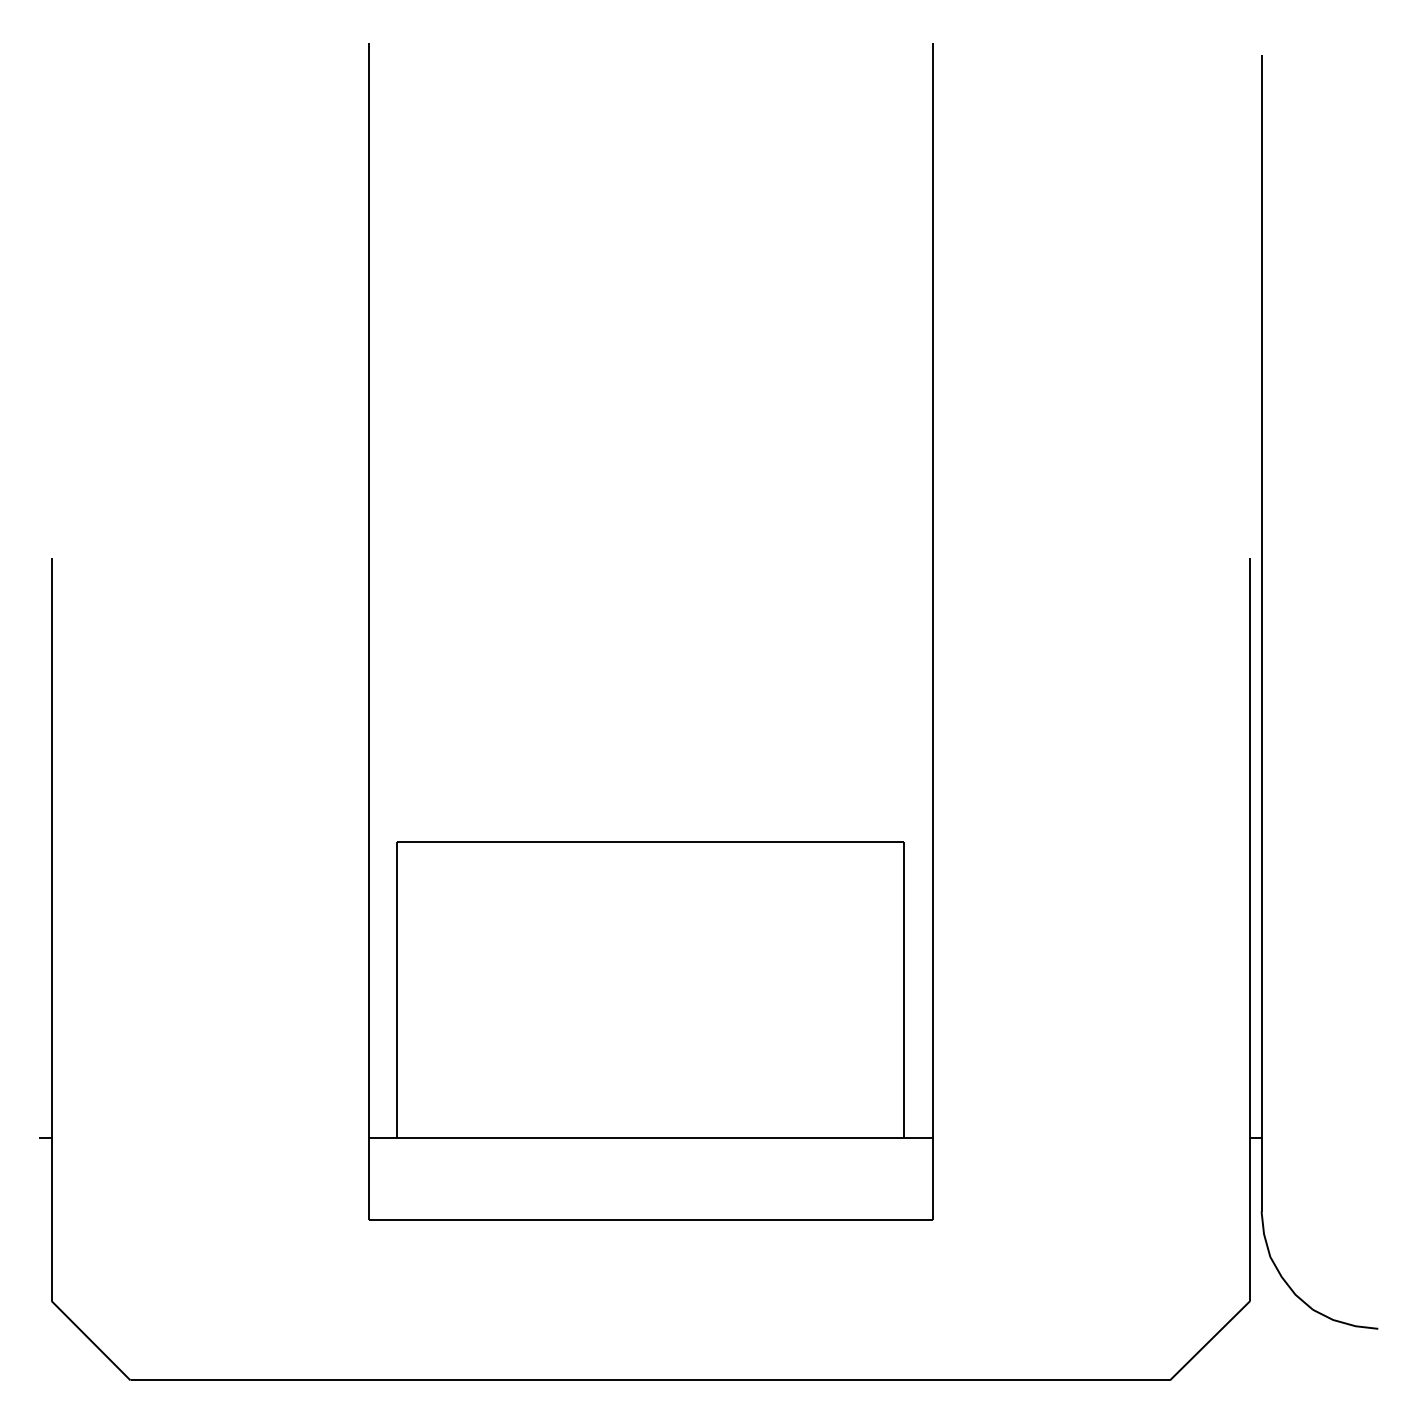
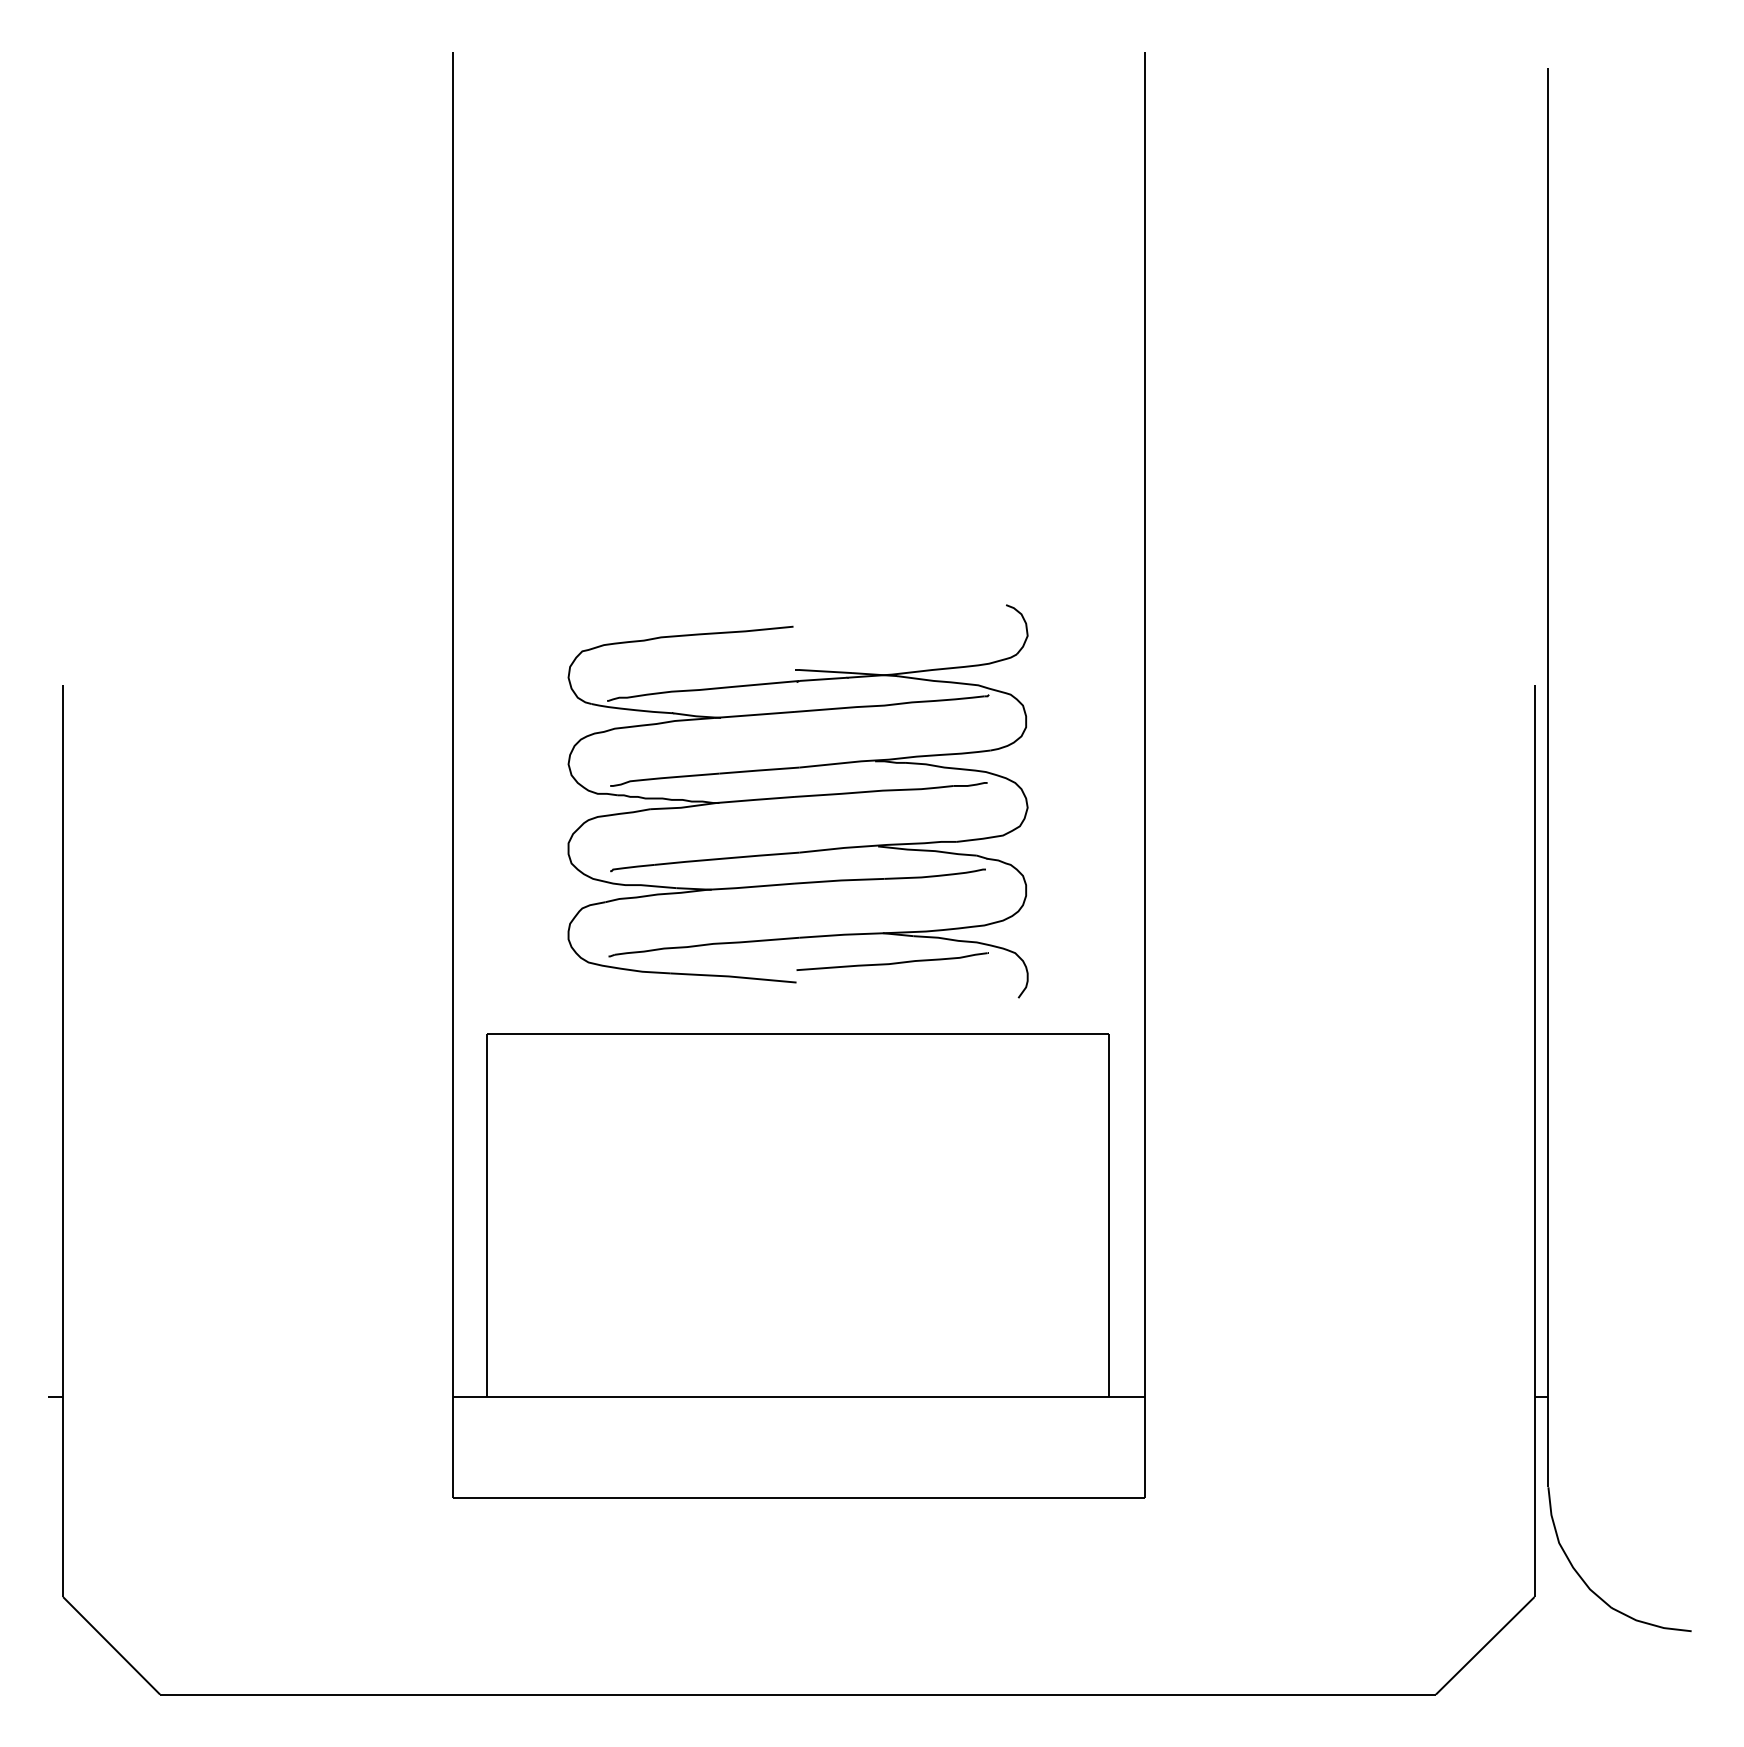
part: (649, 652) -> (797, 801), added

